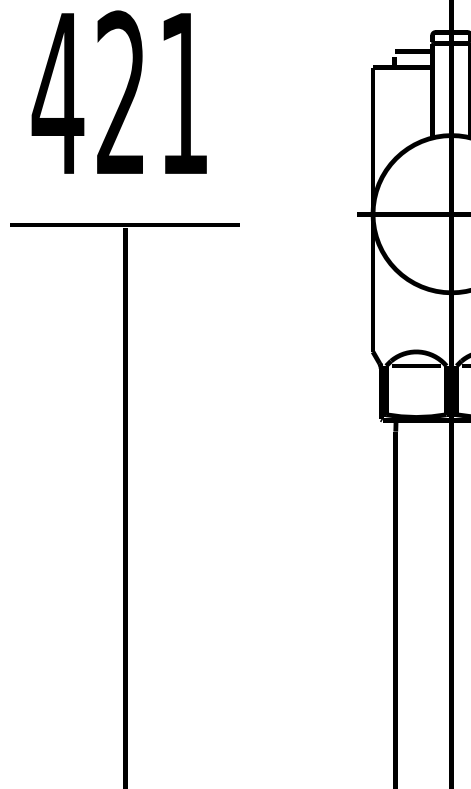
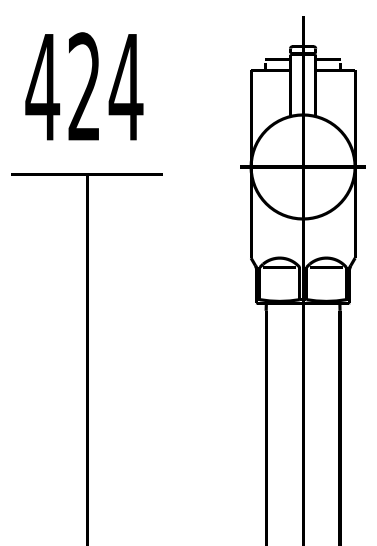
text: (183, 94) -> (125, 87), 421 -> 424

